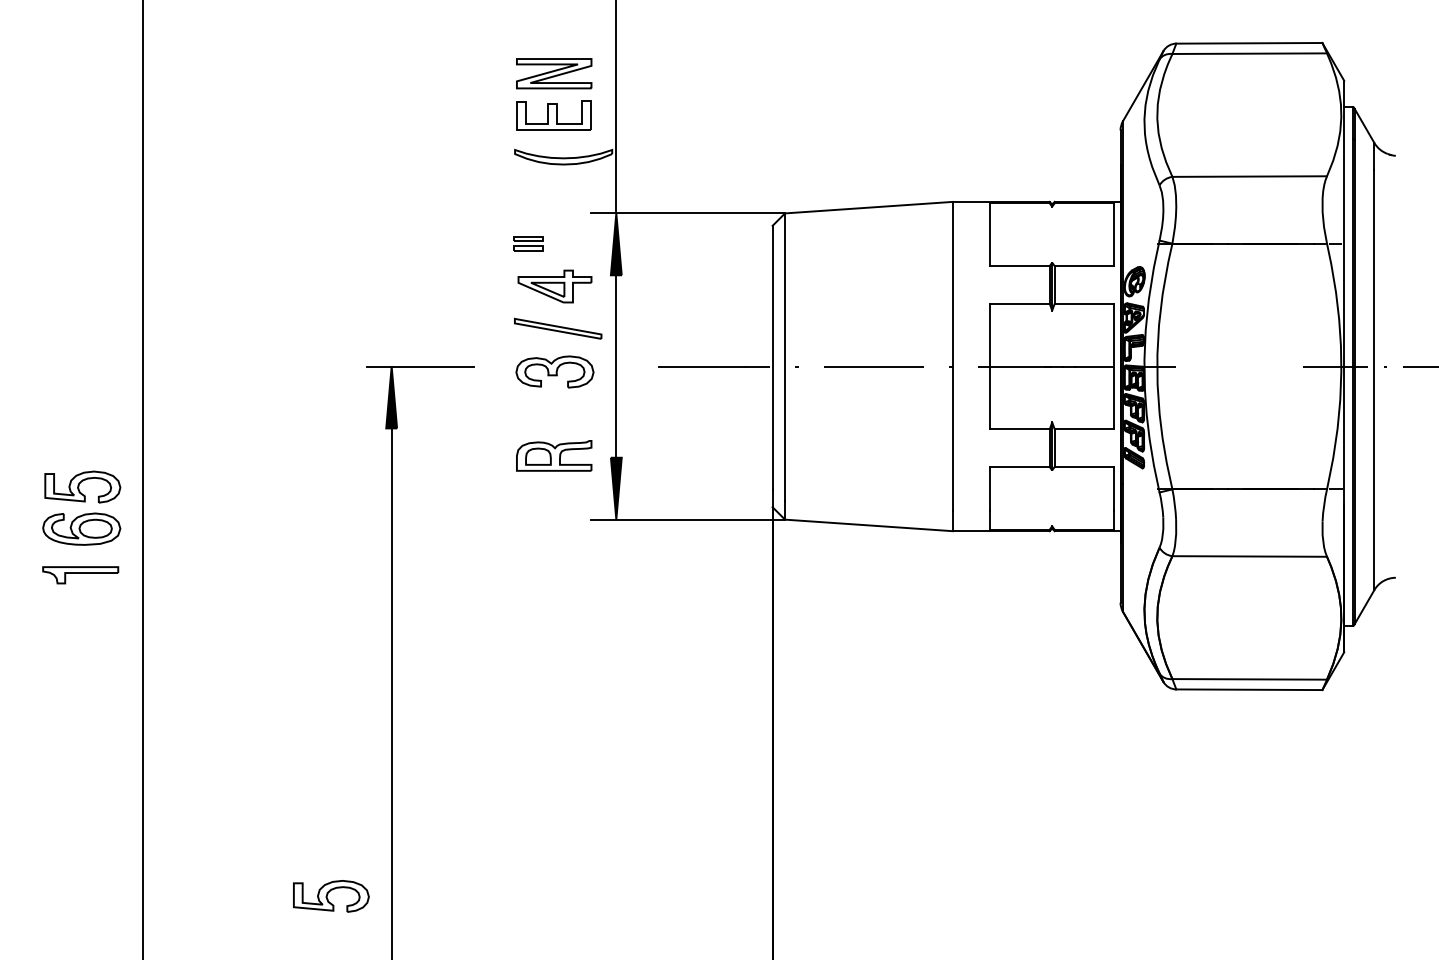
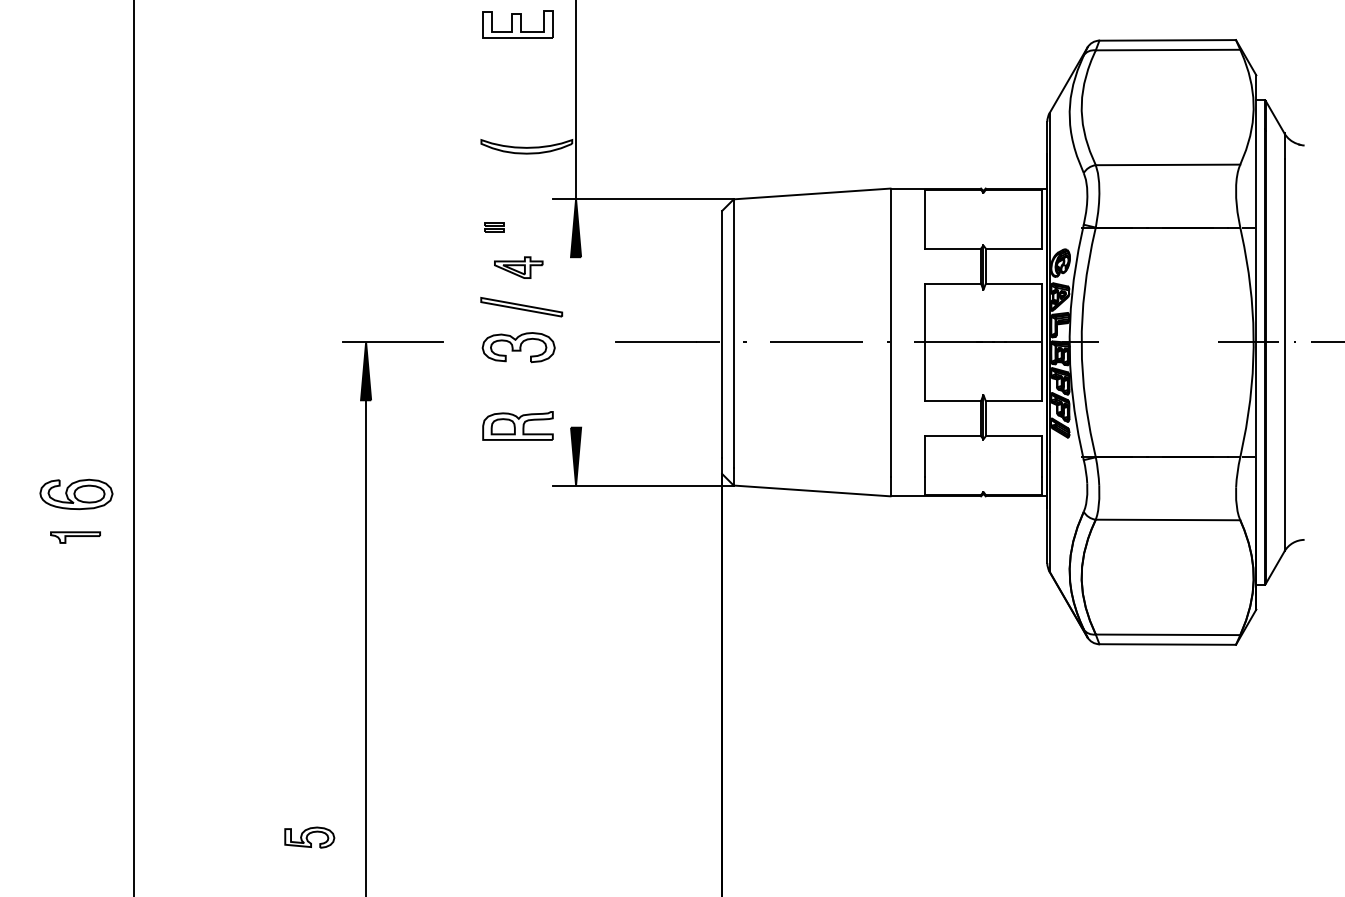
part: (554, 73) -> (518, 68), removed
part: (553, 115) -> (517, 24), moved
part: (528, 243) -> (493, 227), size x0.7
part: (554, 286) -> (518, 267), size x0.7
line: (616, 366) -> (576, 342), removed
part: (82, 486) -> (77, 454), removed
part: (80, 575) -> (75, 537), size x0.7
part: (331, 896) -> (309, 837), size x0.7

